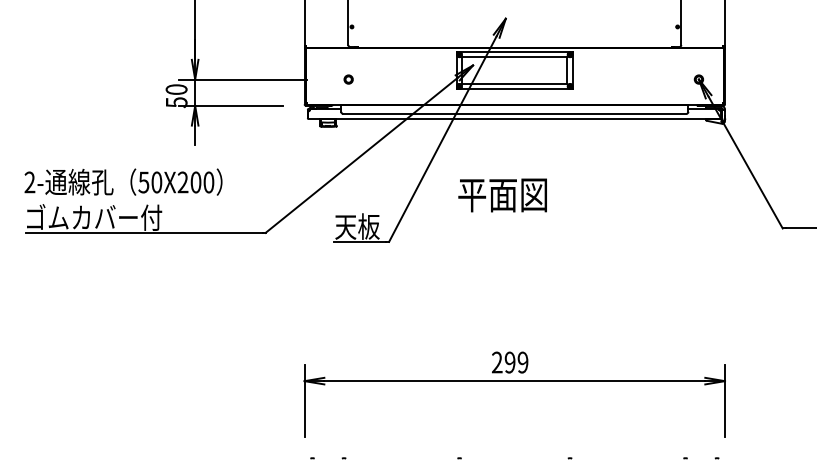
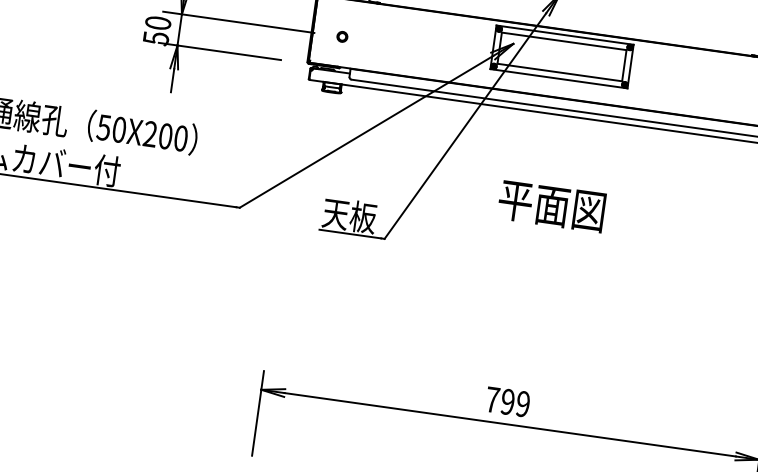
part: (348, 79) -> (342, 36), moved
text: (502, 195) -> (551, 206), moved
text: (497, 362) -> (492, 399), 299 -> 799

